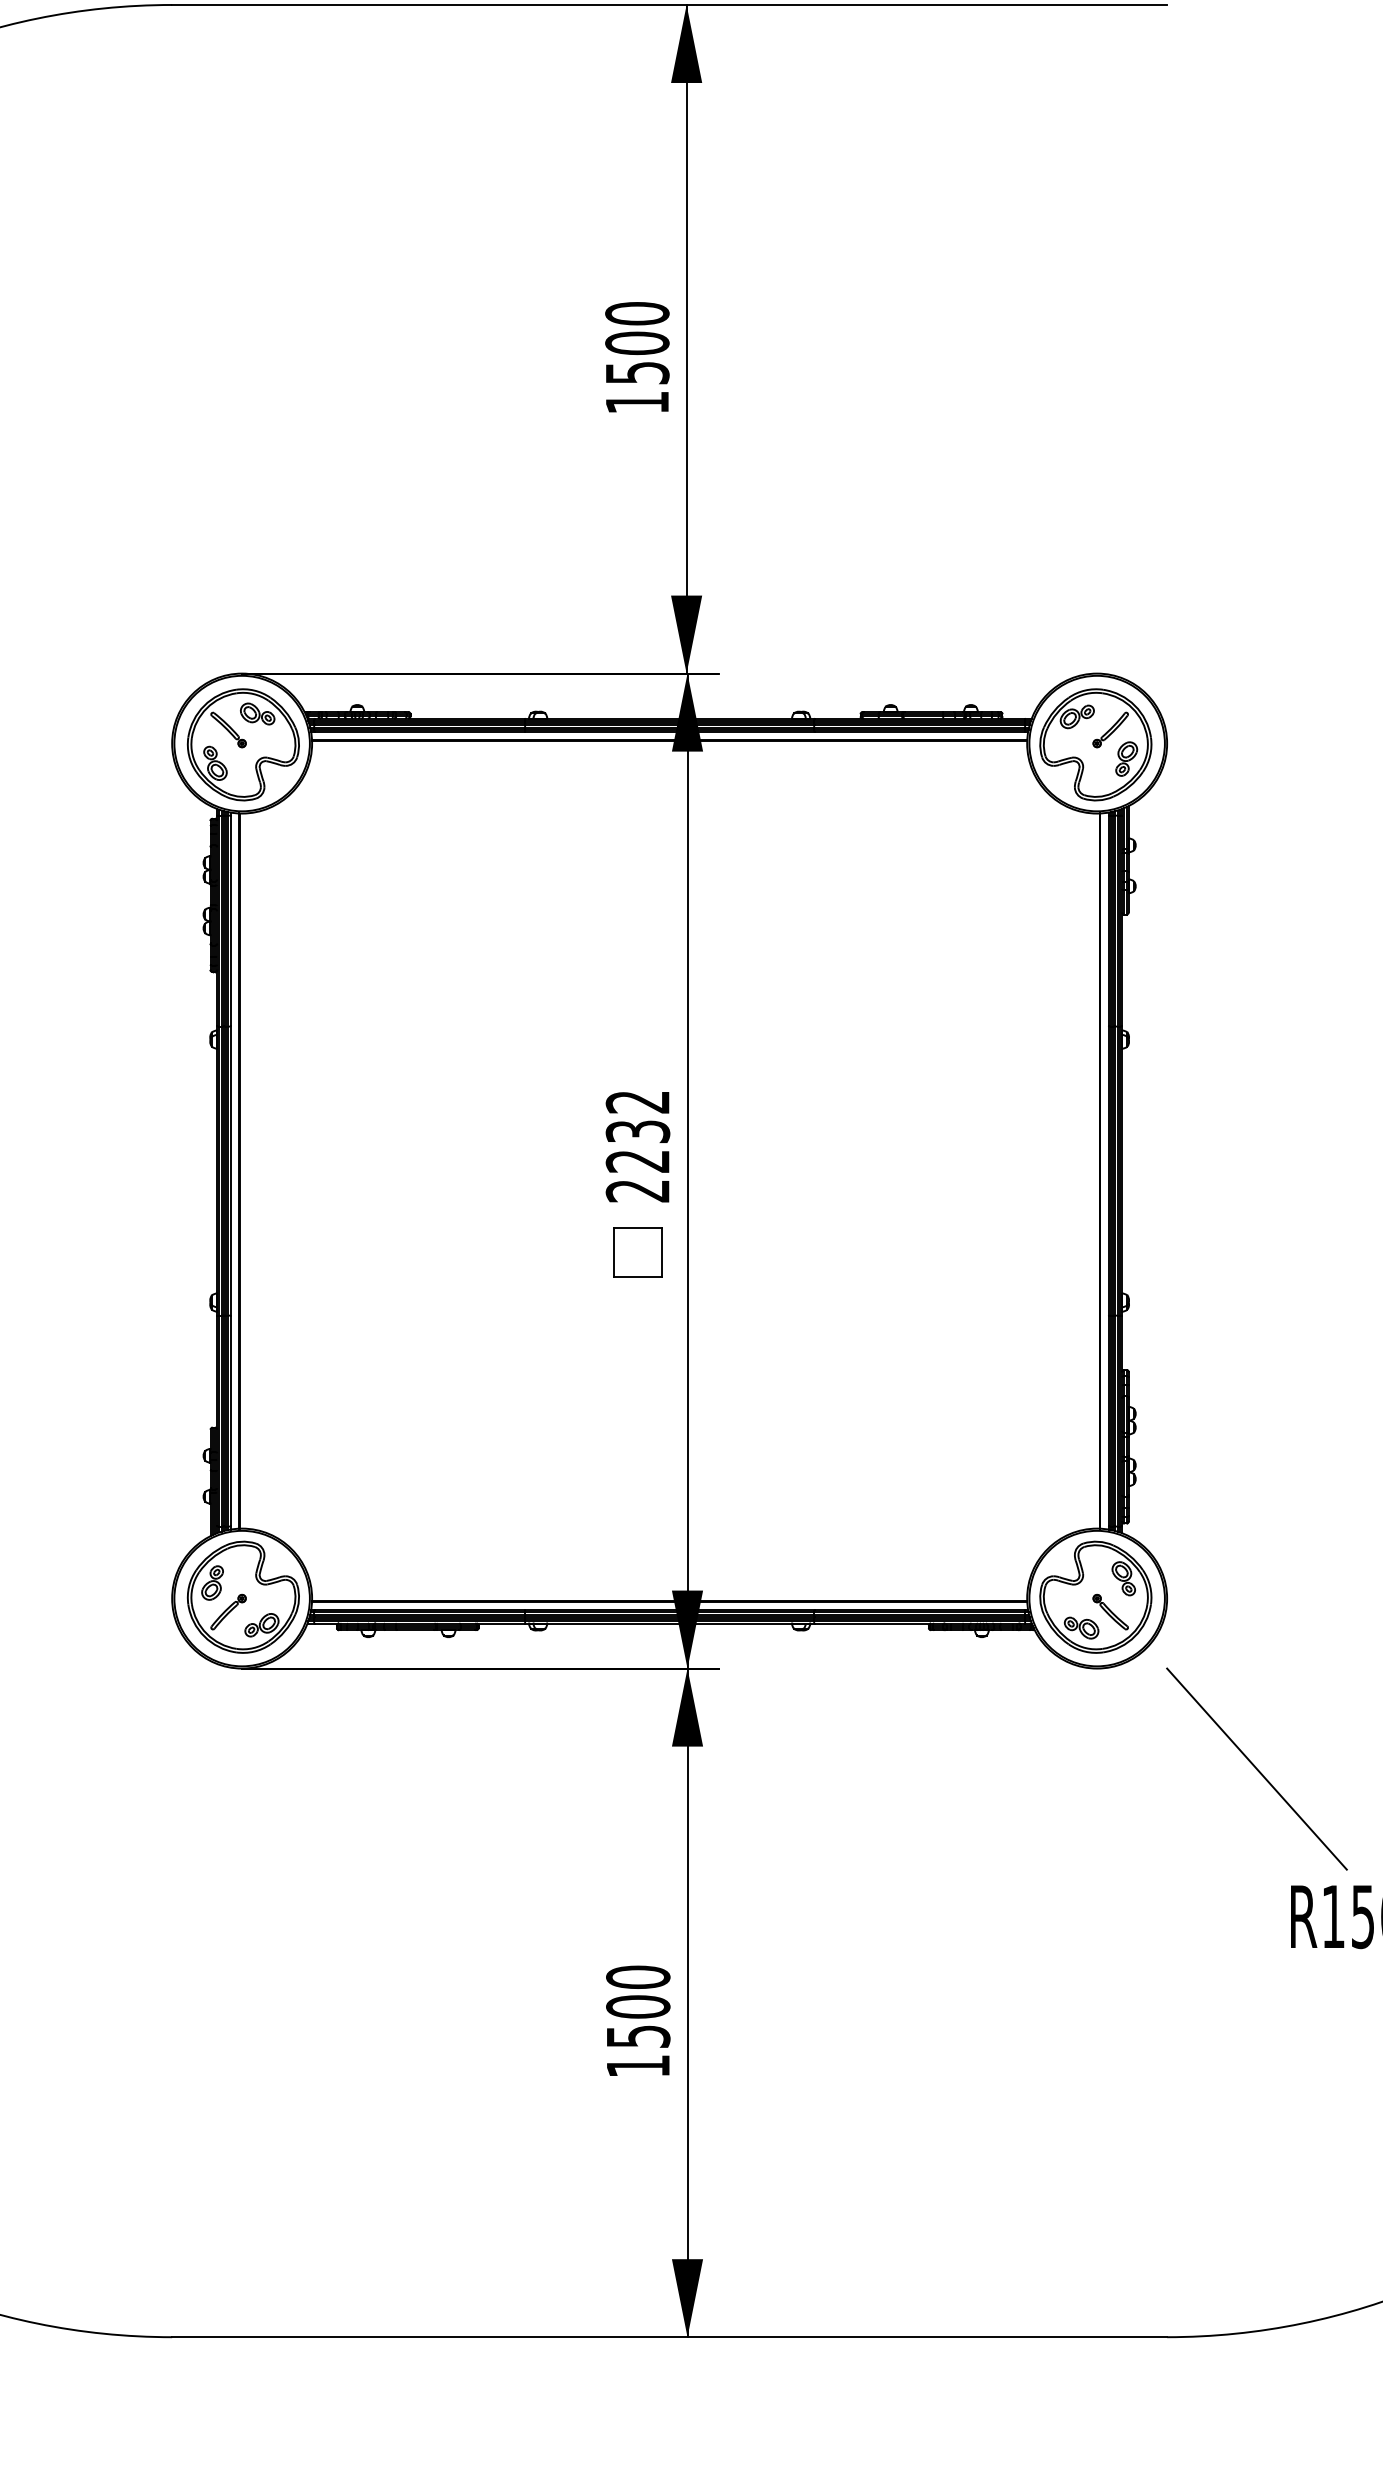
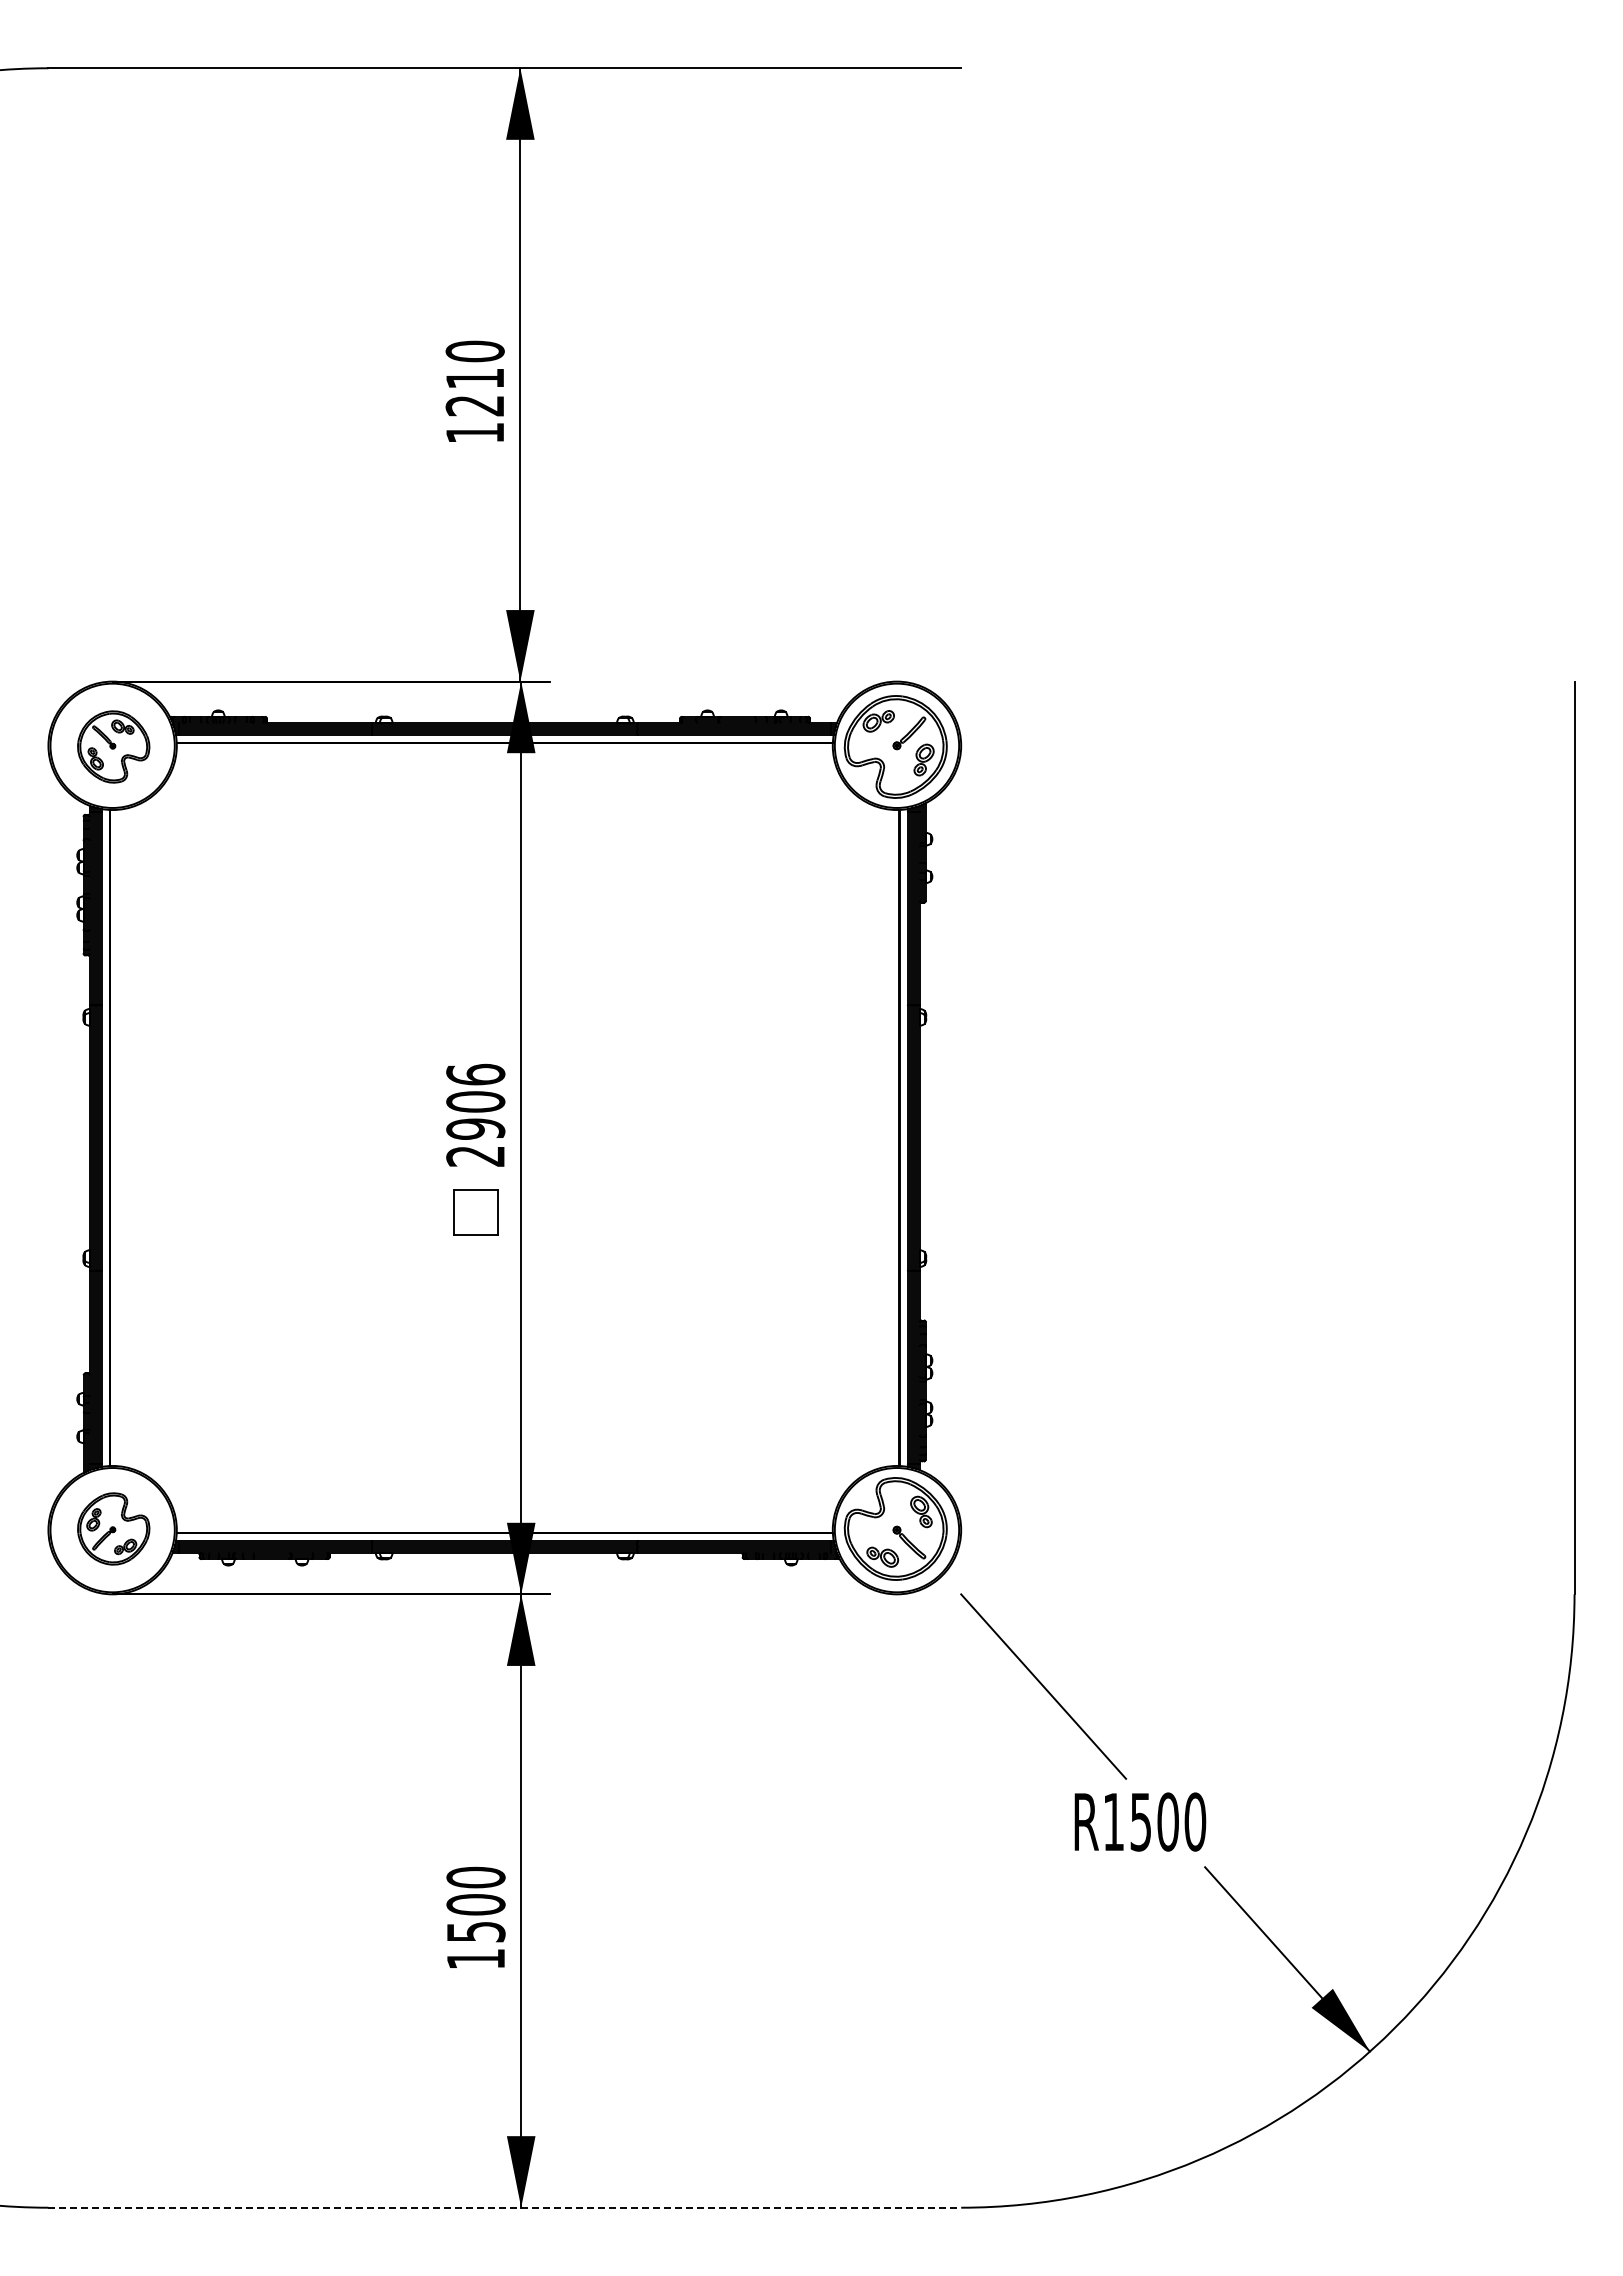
text: (636, 358) -> (474, 392), 1500 -> 1210
part: (243, 744) -> (113, 746), size x0.7
text: (637, 1131) -> (475, 1101), 2232 -> 2906
part: (243, 1596) -> (113, 1528), size x0.7
line: (670, 2336) -> (505, 2207), solid -> dashed

